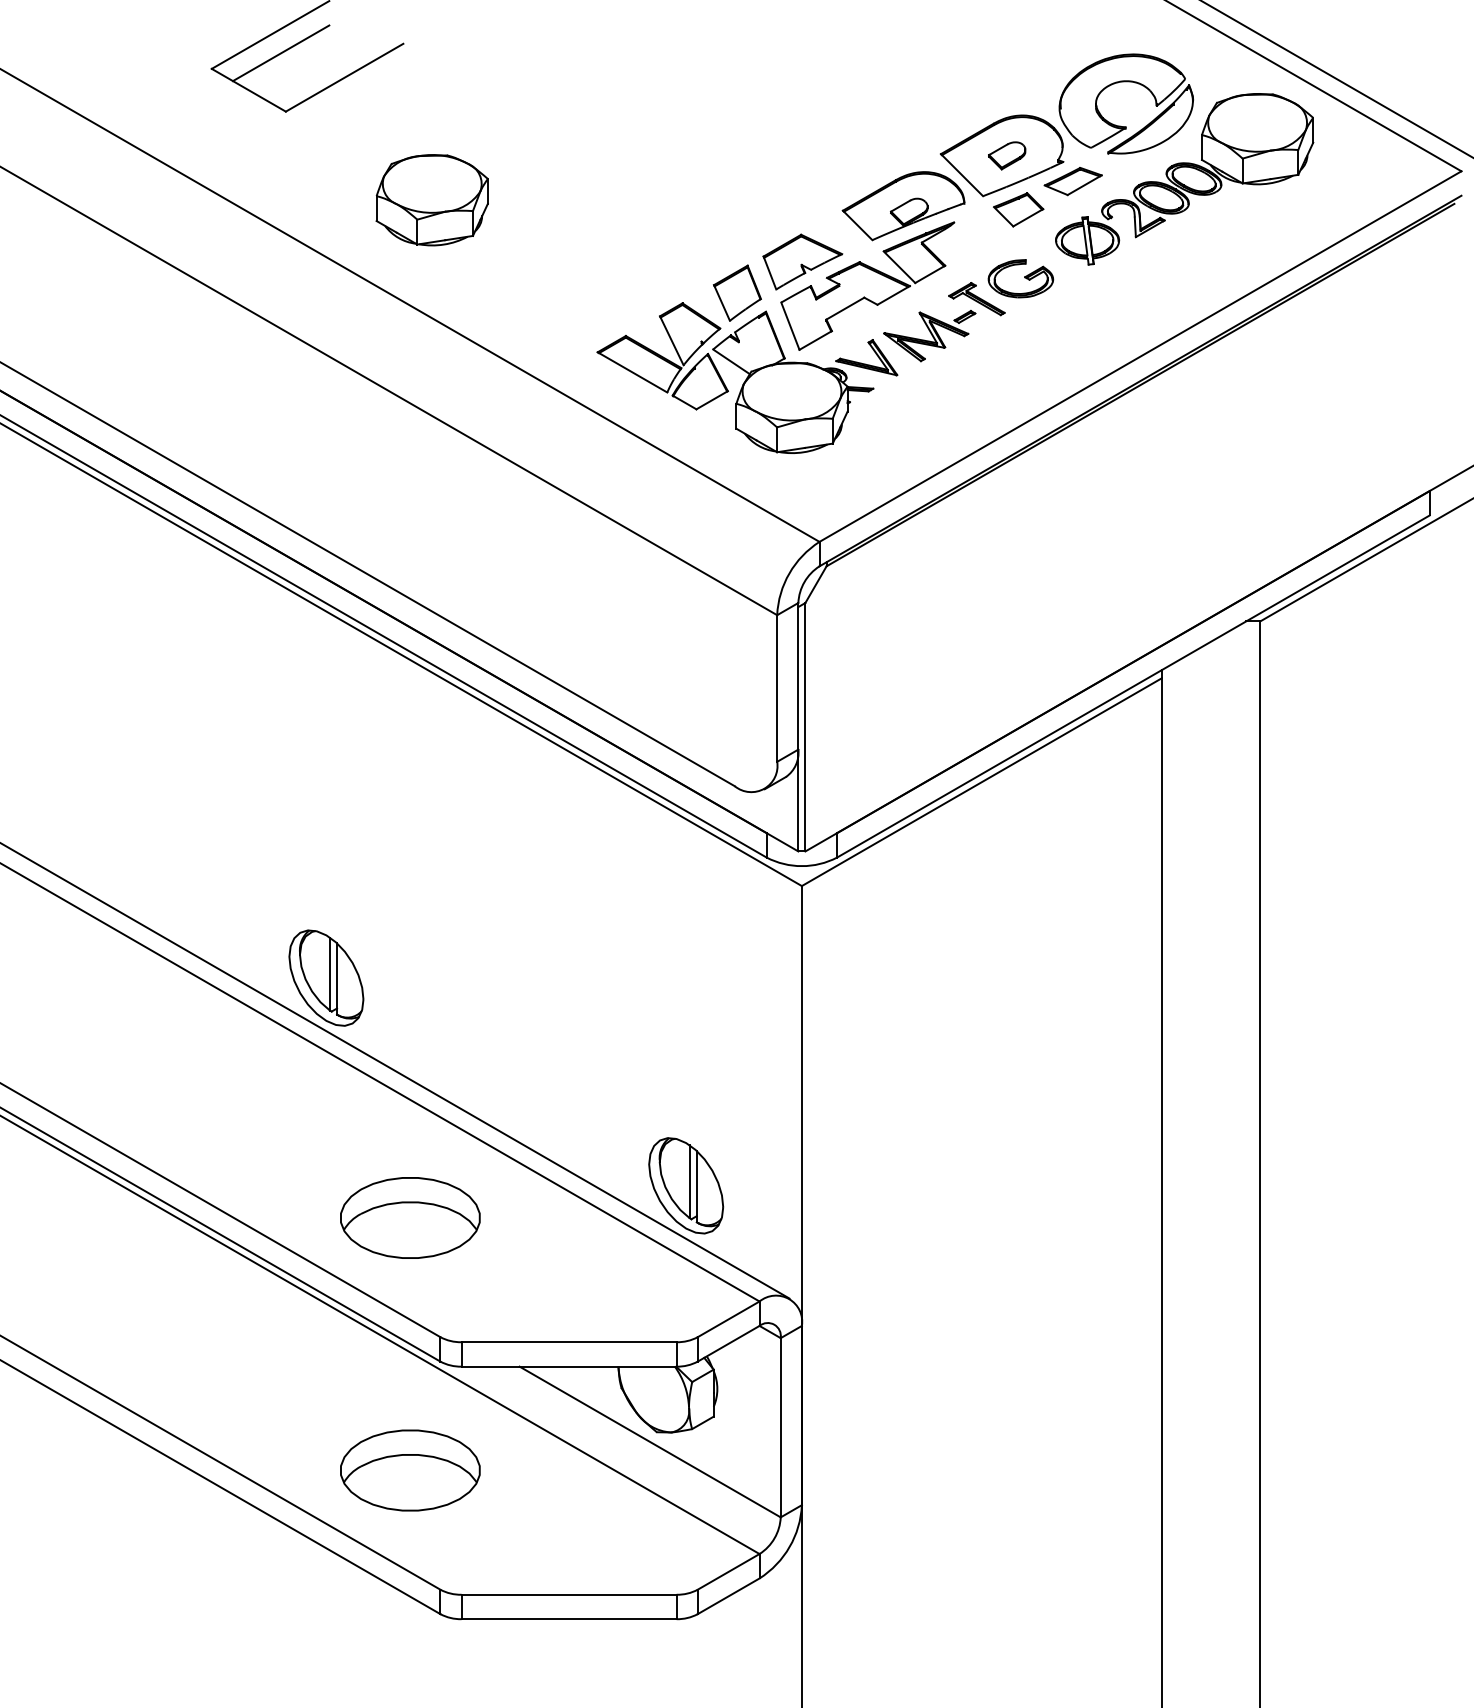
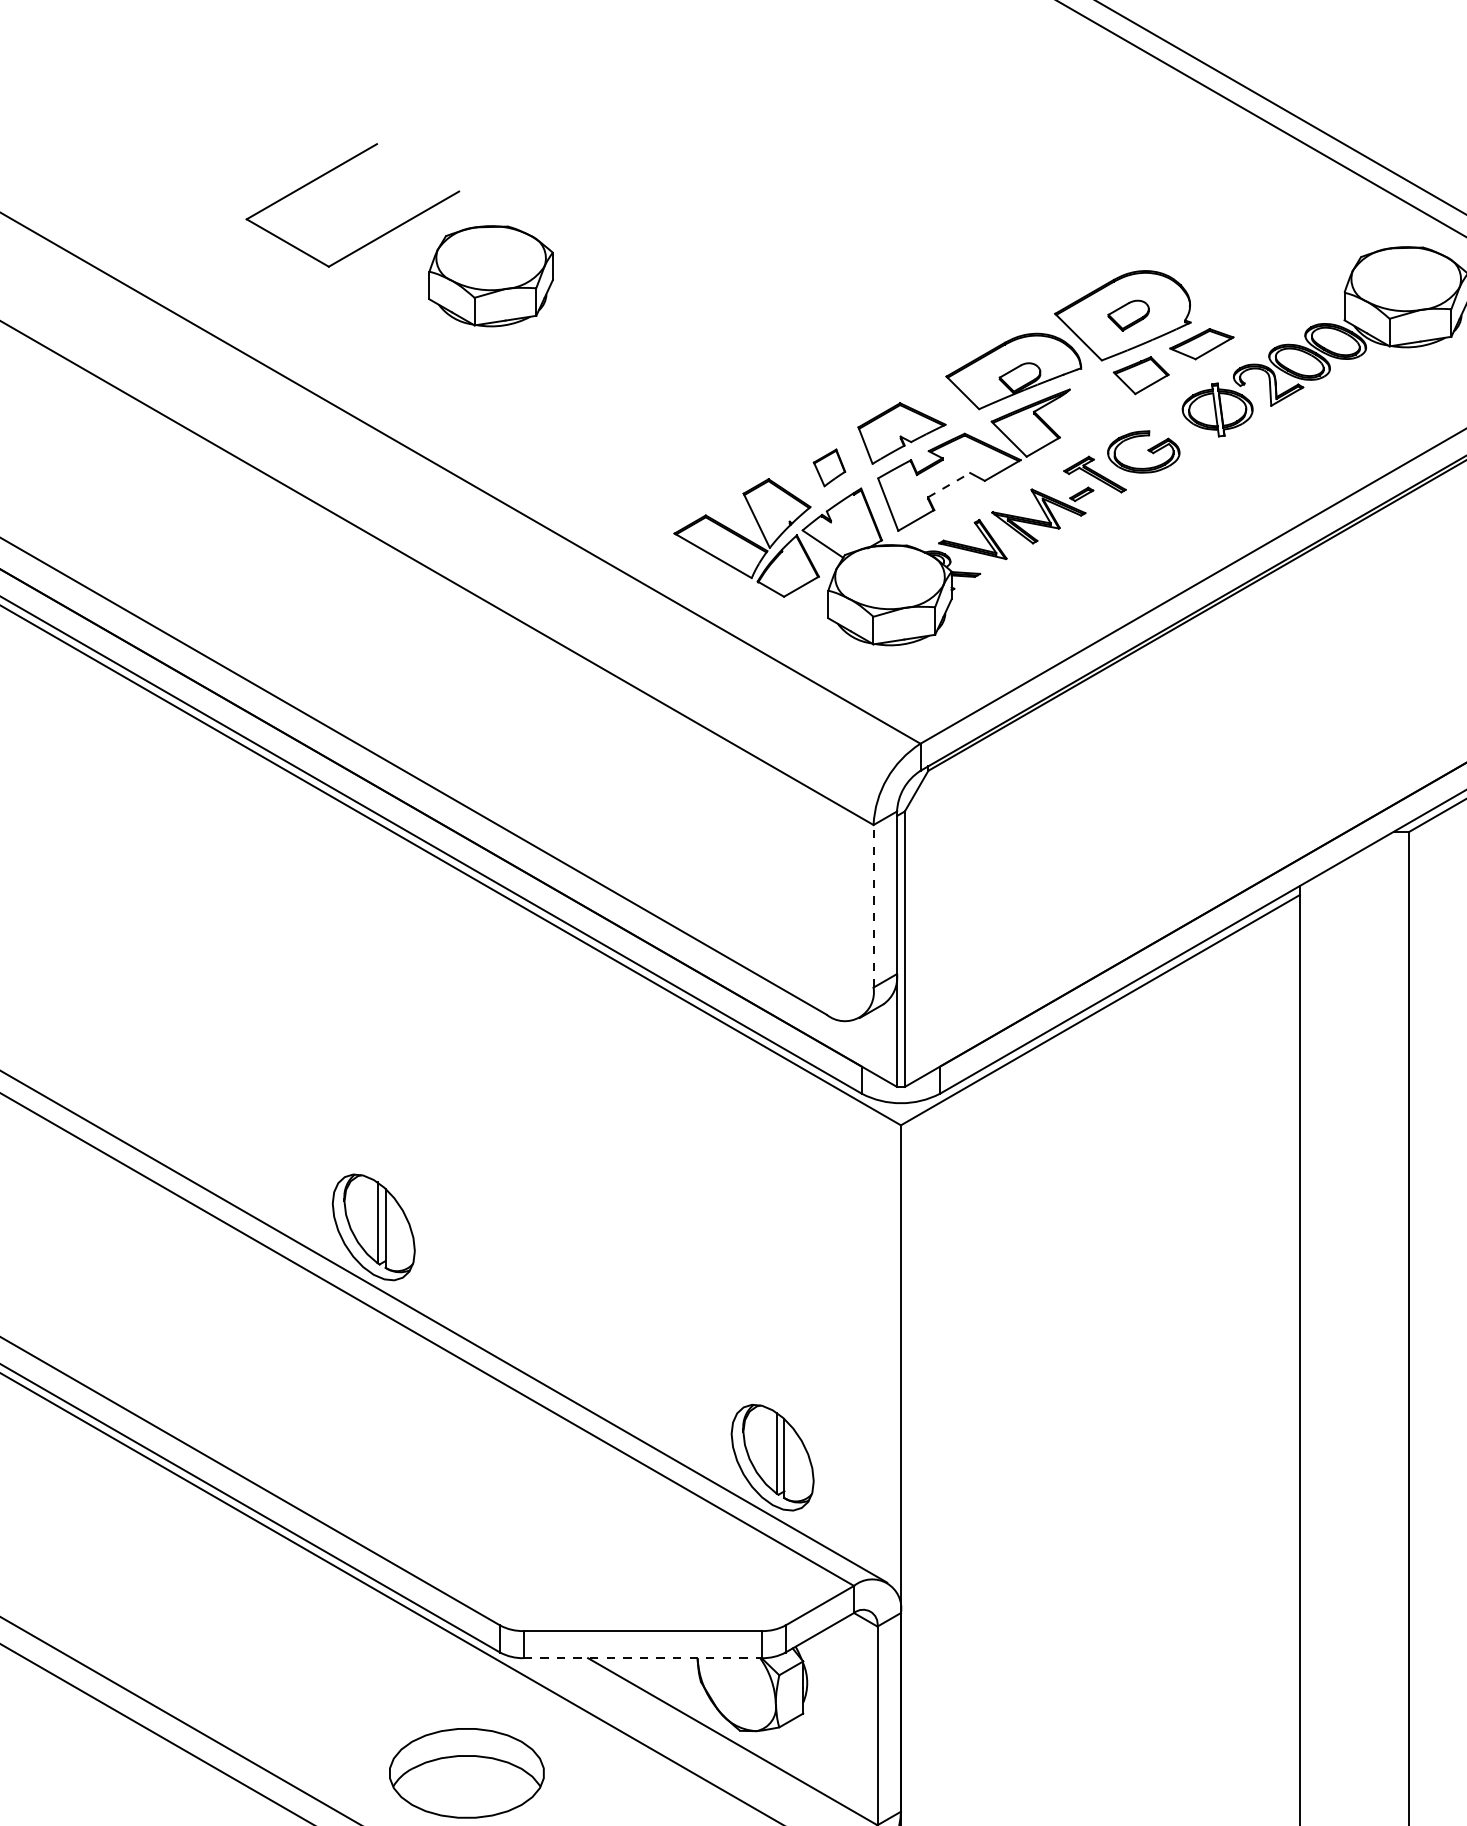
line: (280, 53) -> (322, 202), removed
part: (1125, 82) -> (1259, 234), removed
part: (431, 200) -> (490, 276), moved
part: (737, 292) -> (829, 467), size x0.6
line: (845, 308) -> (949, 484), solid -> dashed
line: (777, 688) -> (873, 906), solid -> dashed
part: (410, 1217) -> (467, 1492), removed
line: (569, 1366) -> (643, 1657), solid -> dashed

